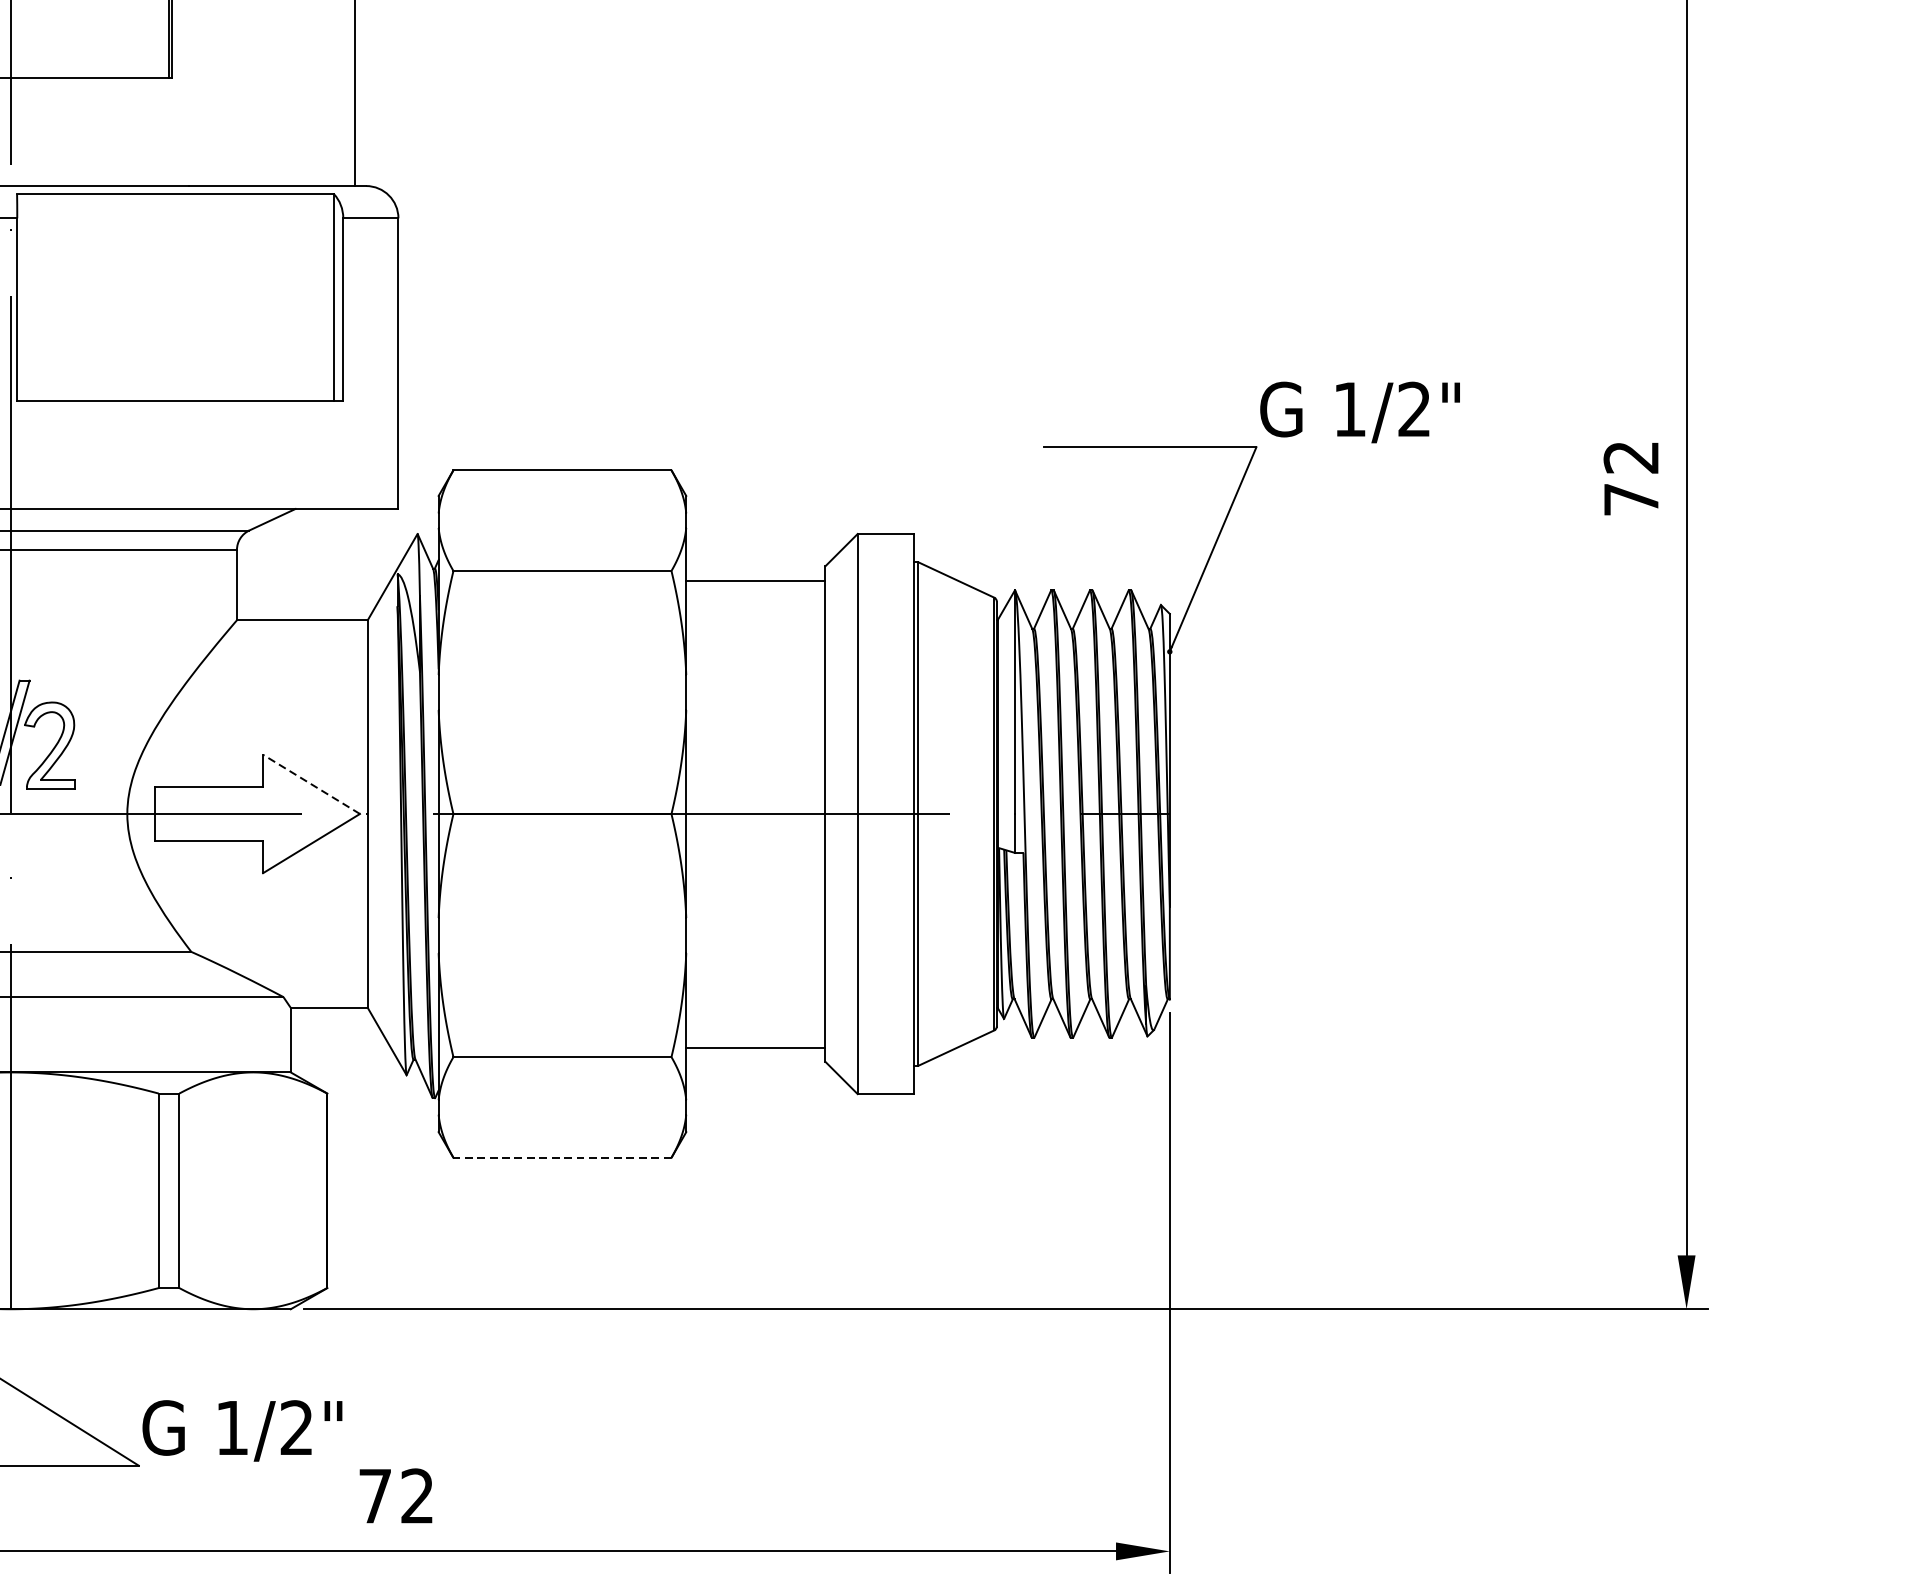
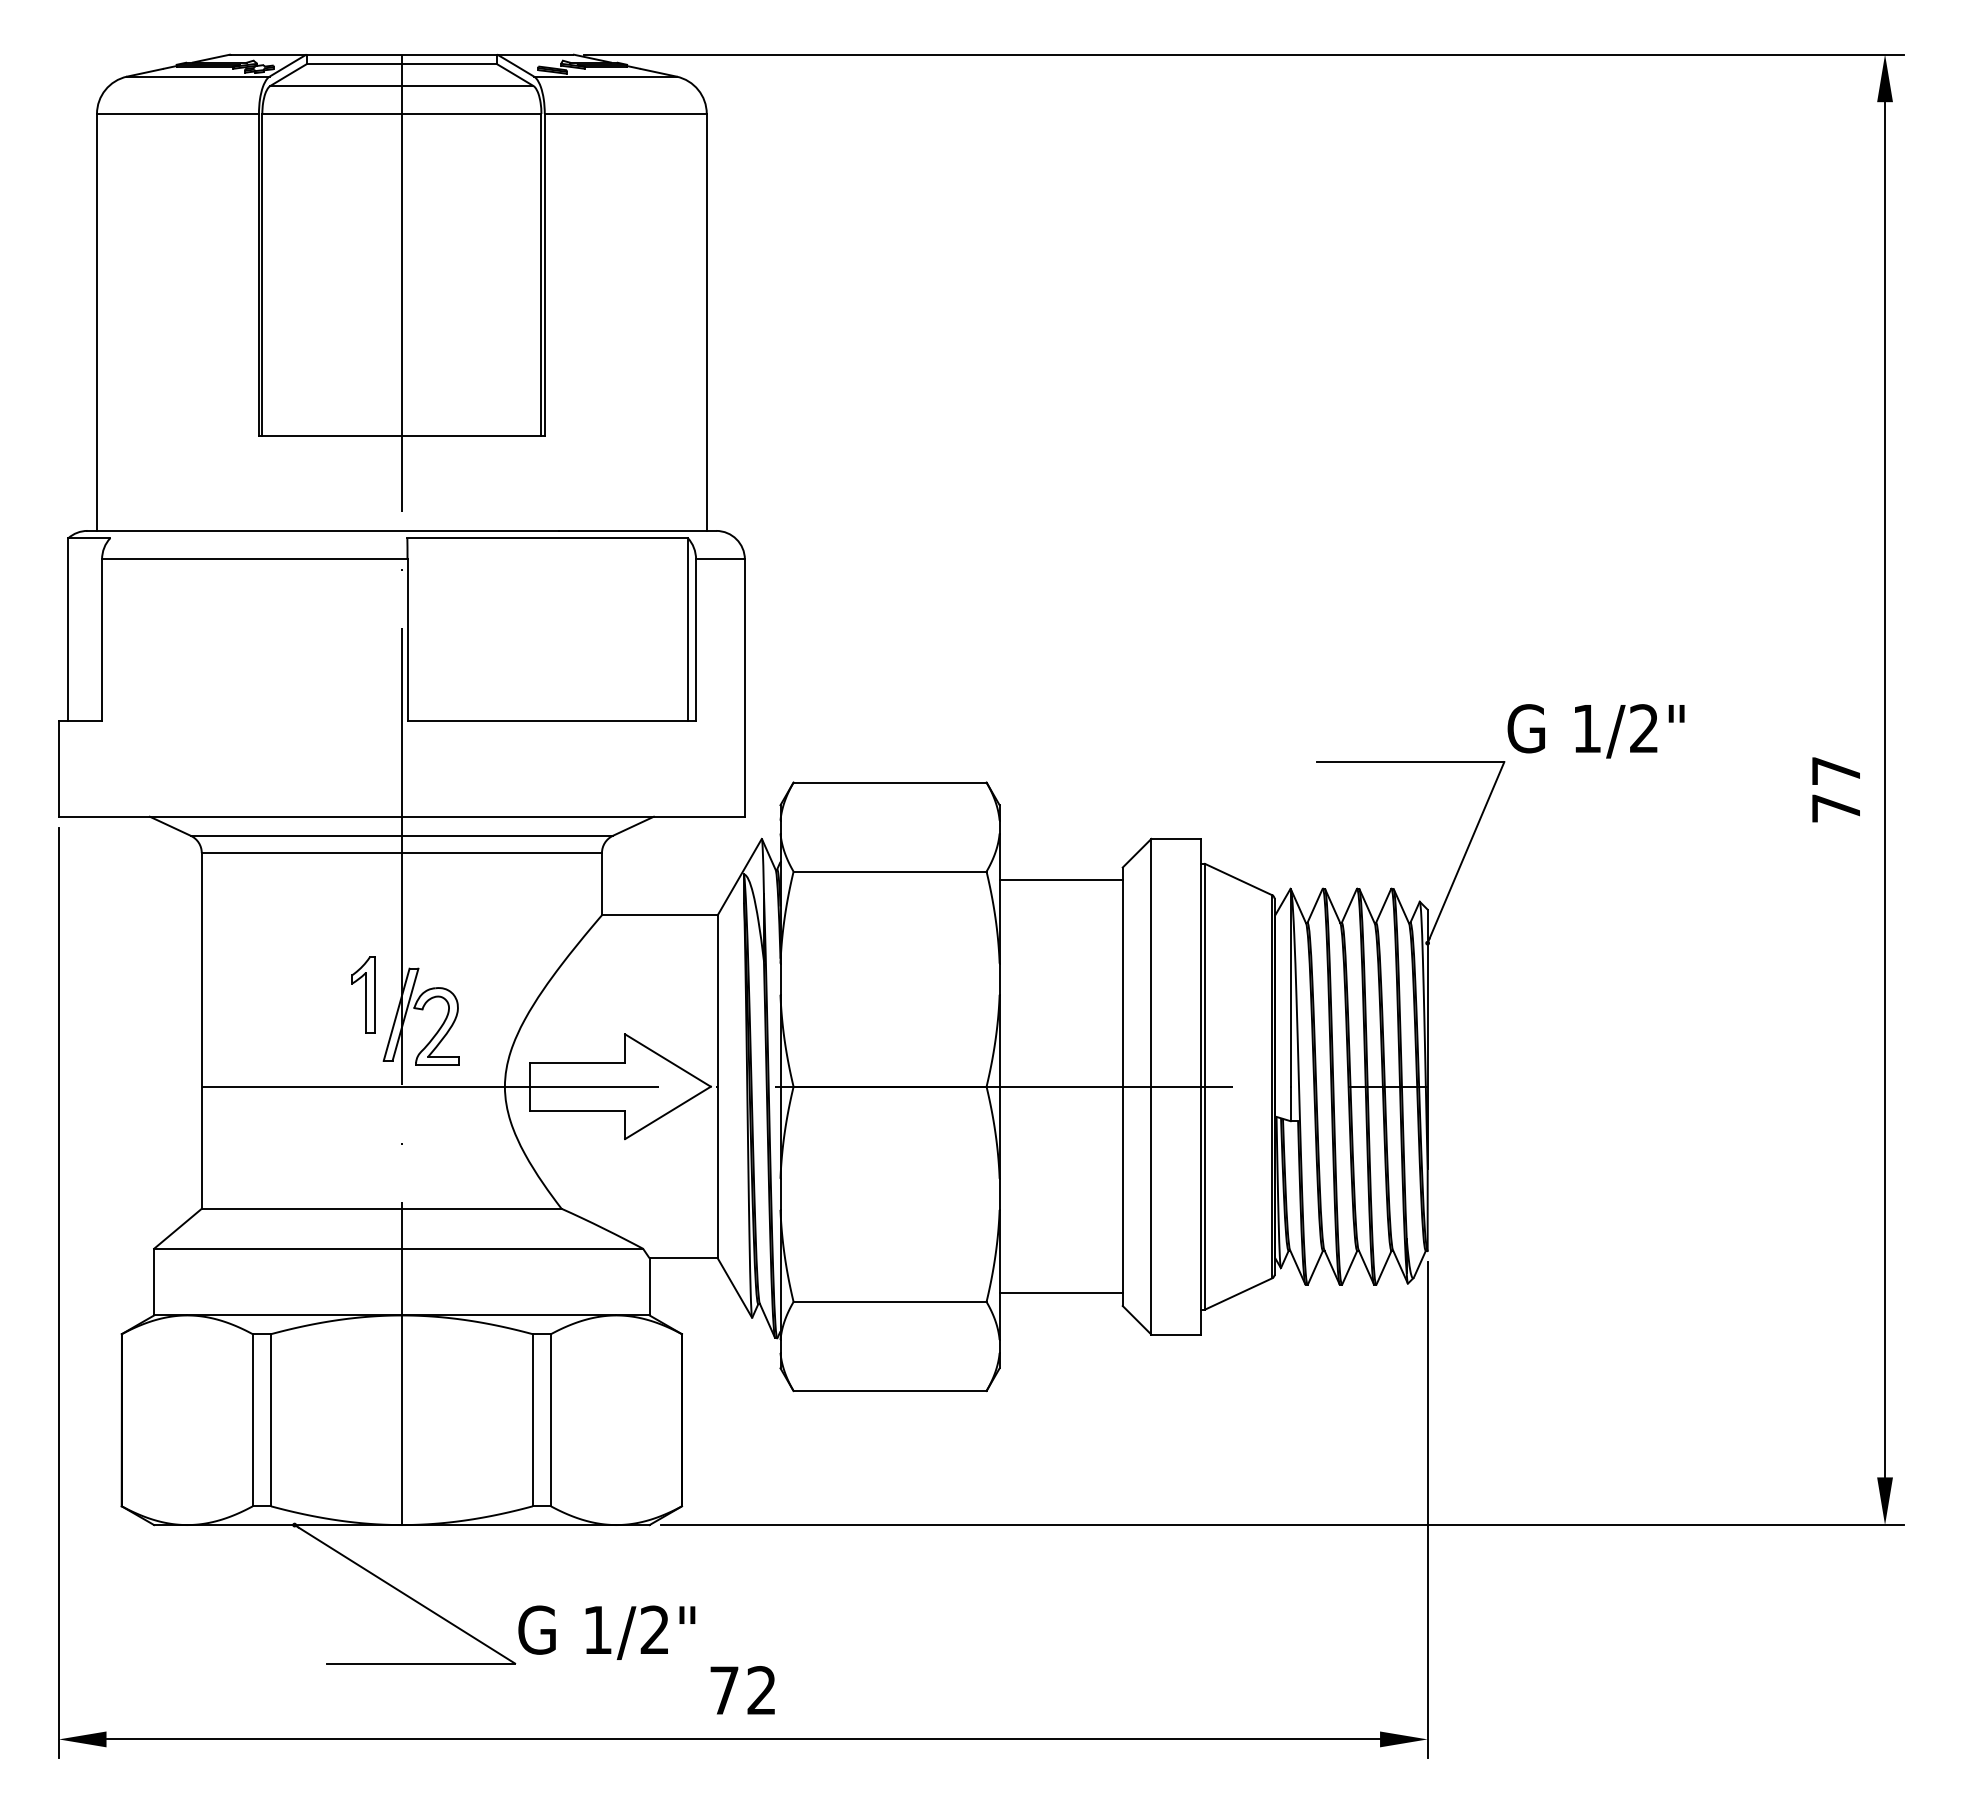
text: (1630, 457) -> (1835, 771), 72 -> 77
line: (310, 784) -> (667, 1060), dashed -> solid
line: (561, 1158) -> (889, 1391), dashed -> solid

